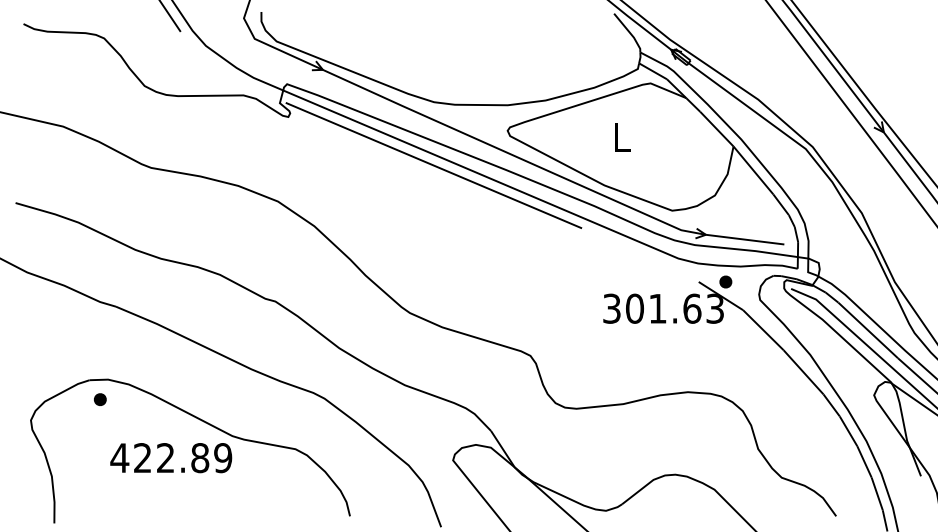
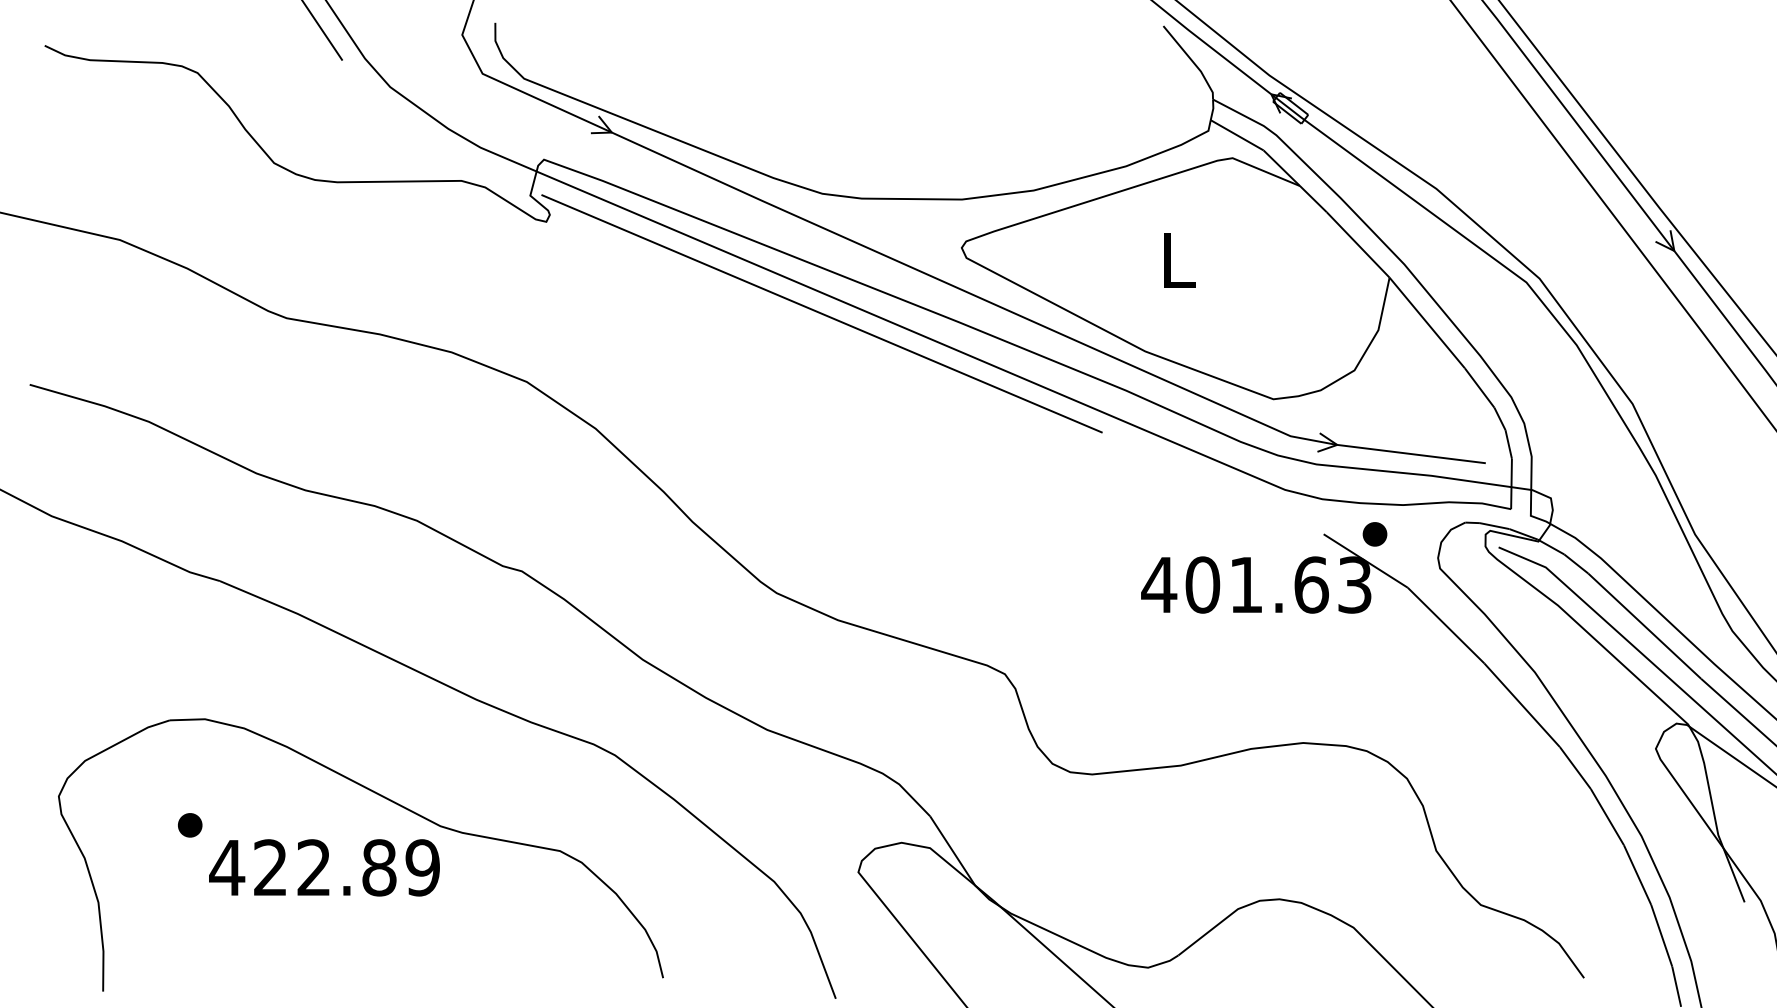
text: (611, 308) -> (1158, 584), 301.63 -> 401.63
part: (100, 399) -> (190, 825), moved

